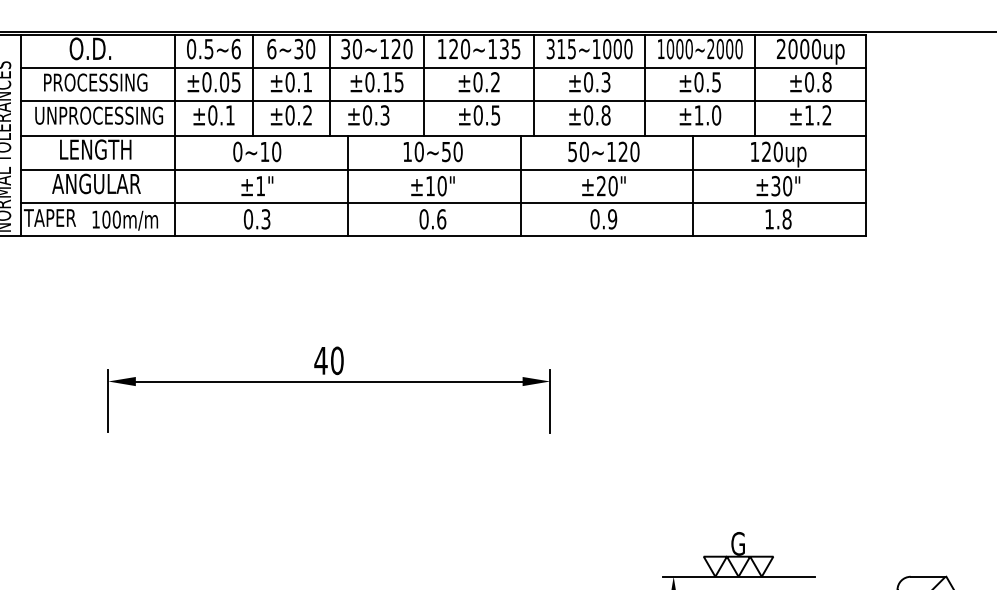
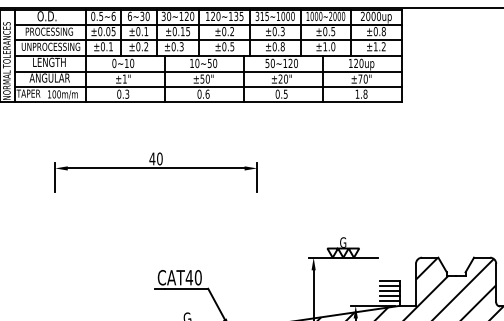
text: (430, 184) -> (202, 78), ±10" -> ±50"
text: (776, 184) -> (360, 78), ±30" -> ±70"
text: (612, 217) -> (285, 93), 0.9 -> 0.5

